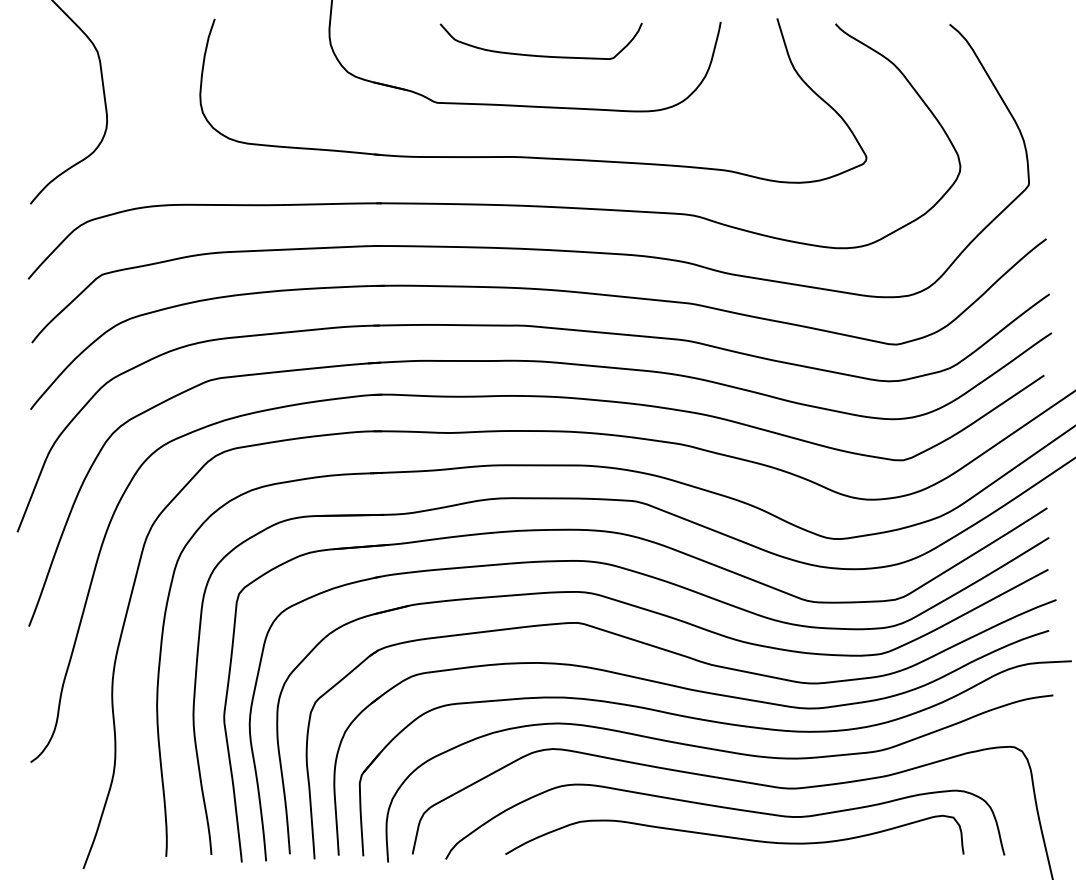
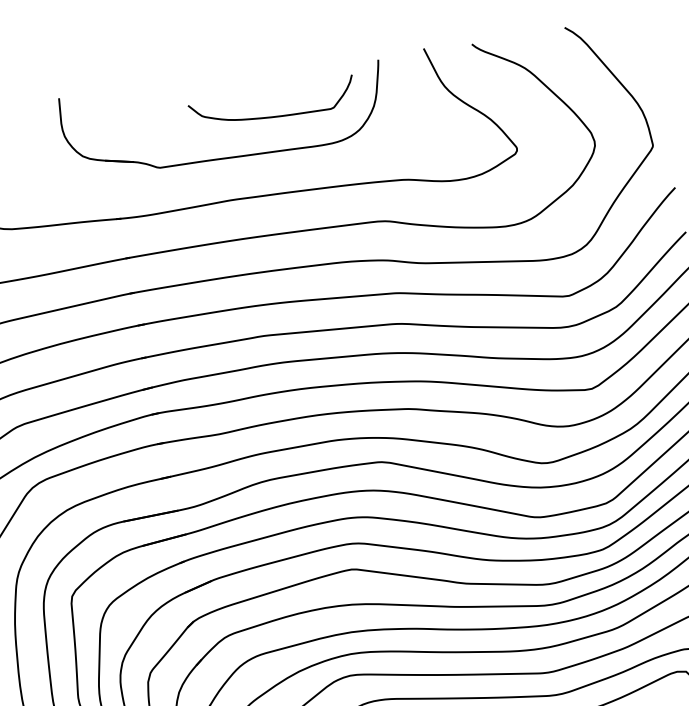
curve: (540, 55) -> (274, 116), moved

